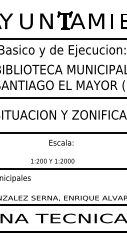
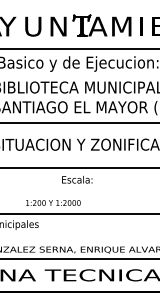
text: (52, 160) -> (53, 202), moved

